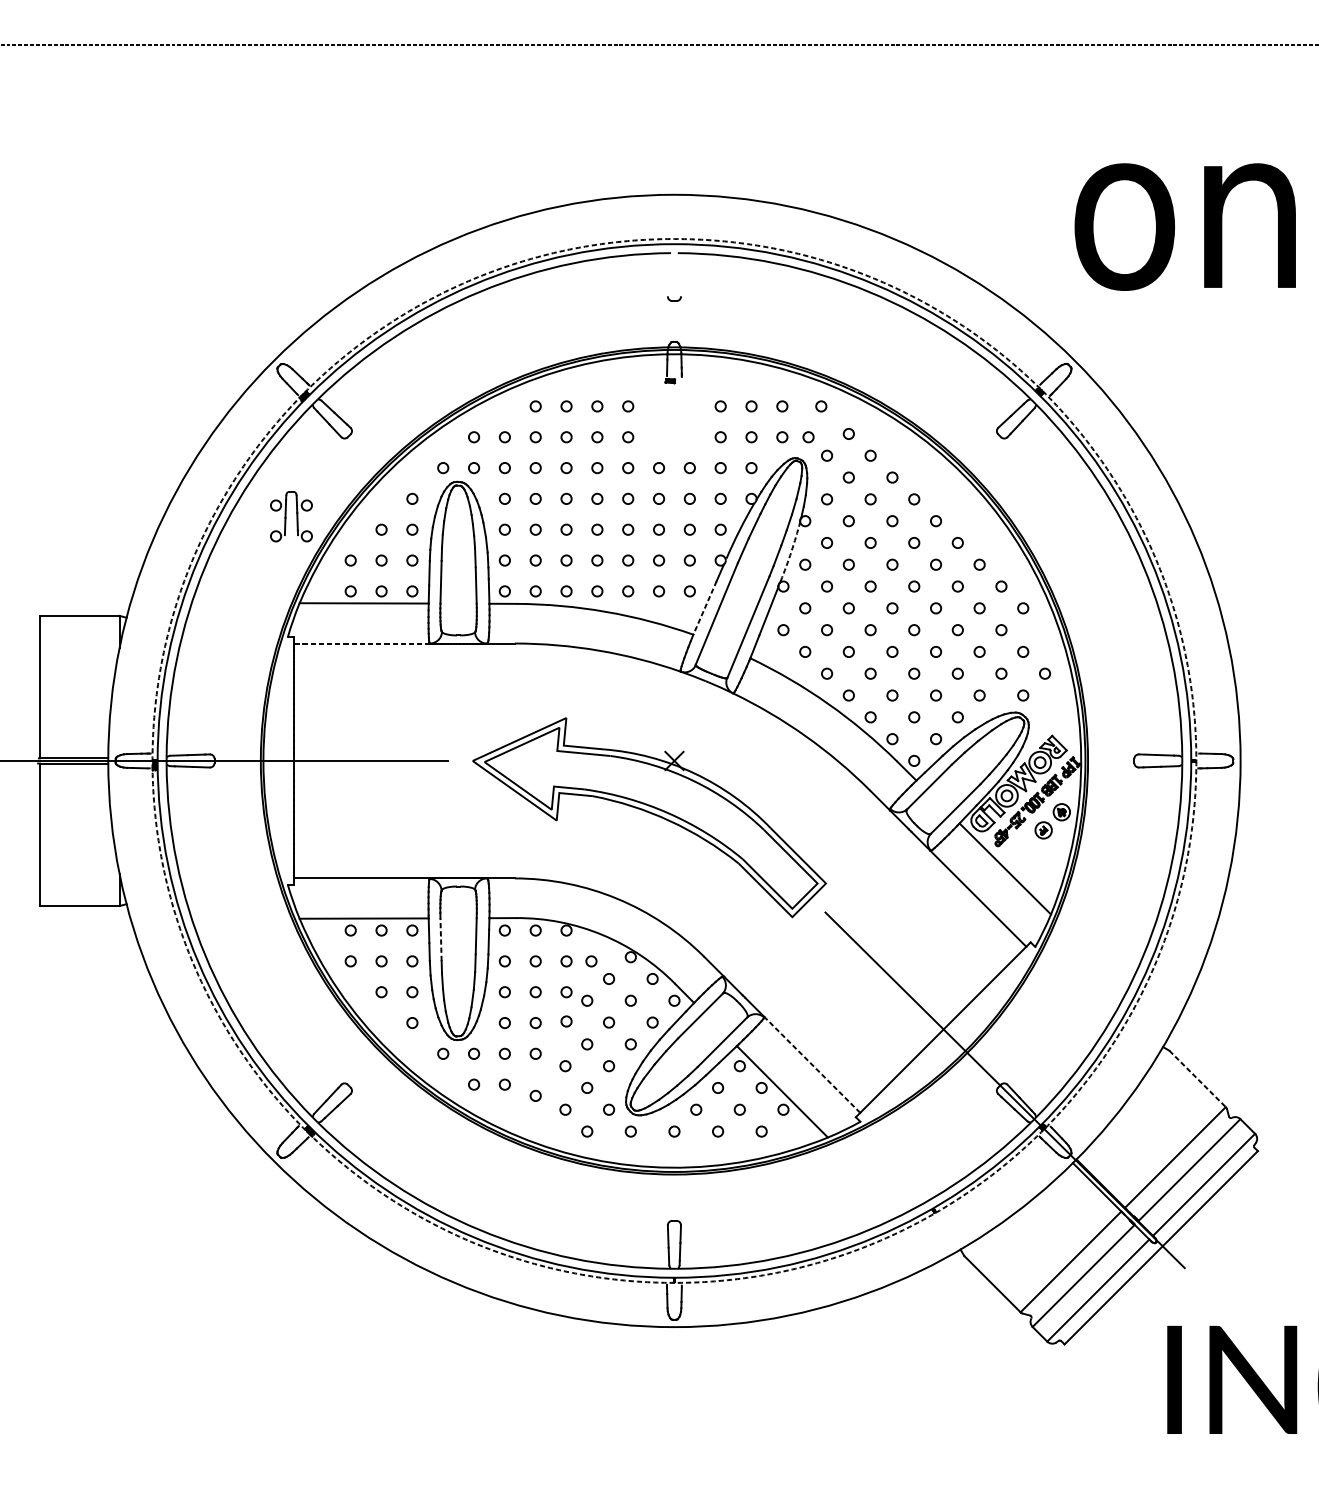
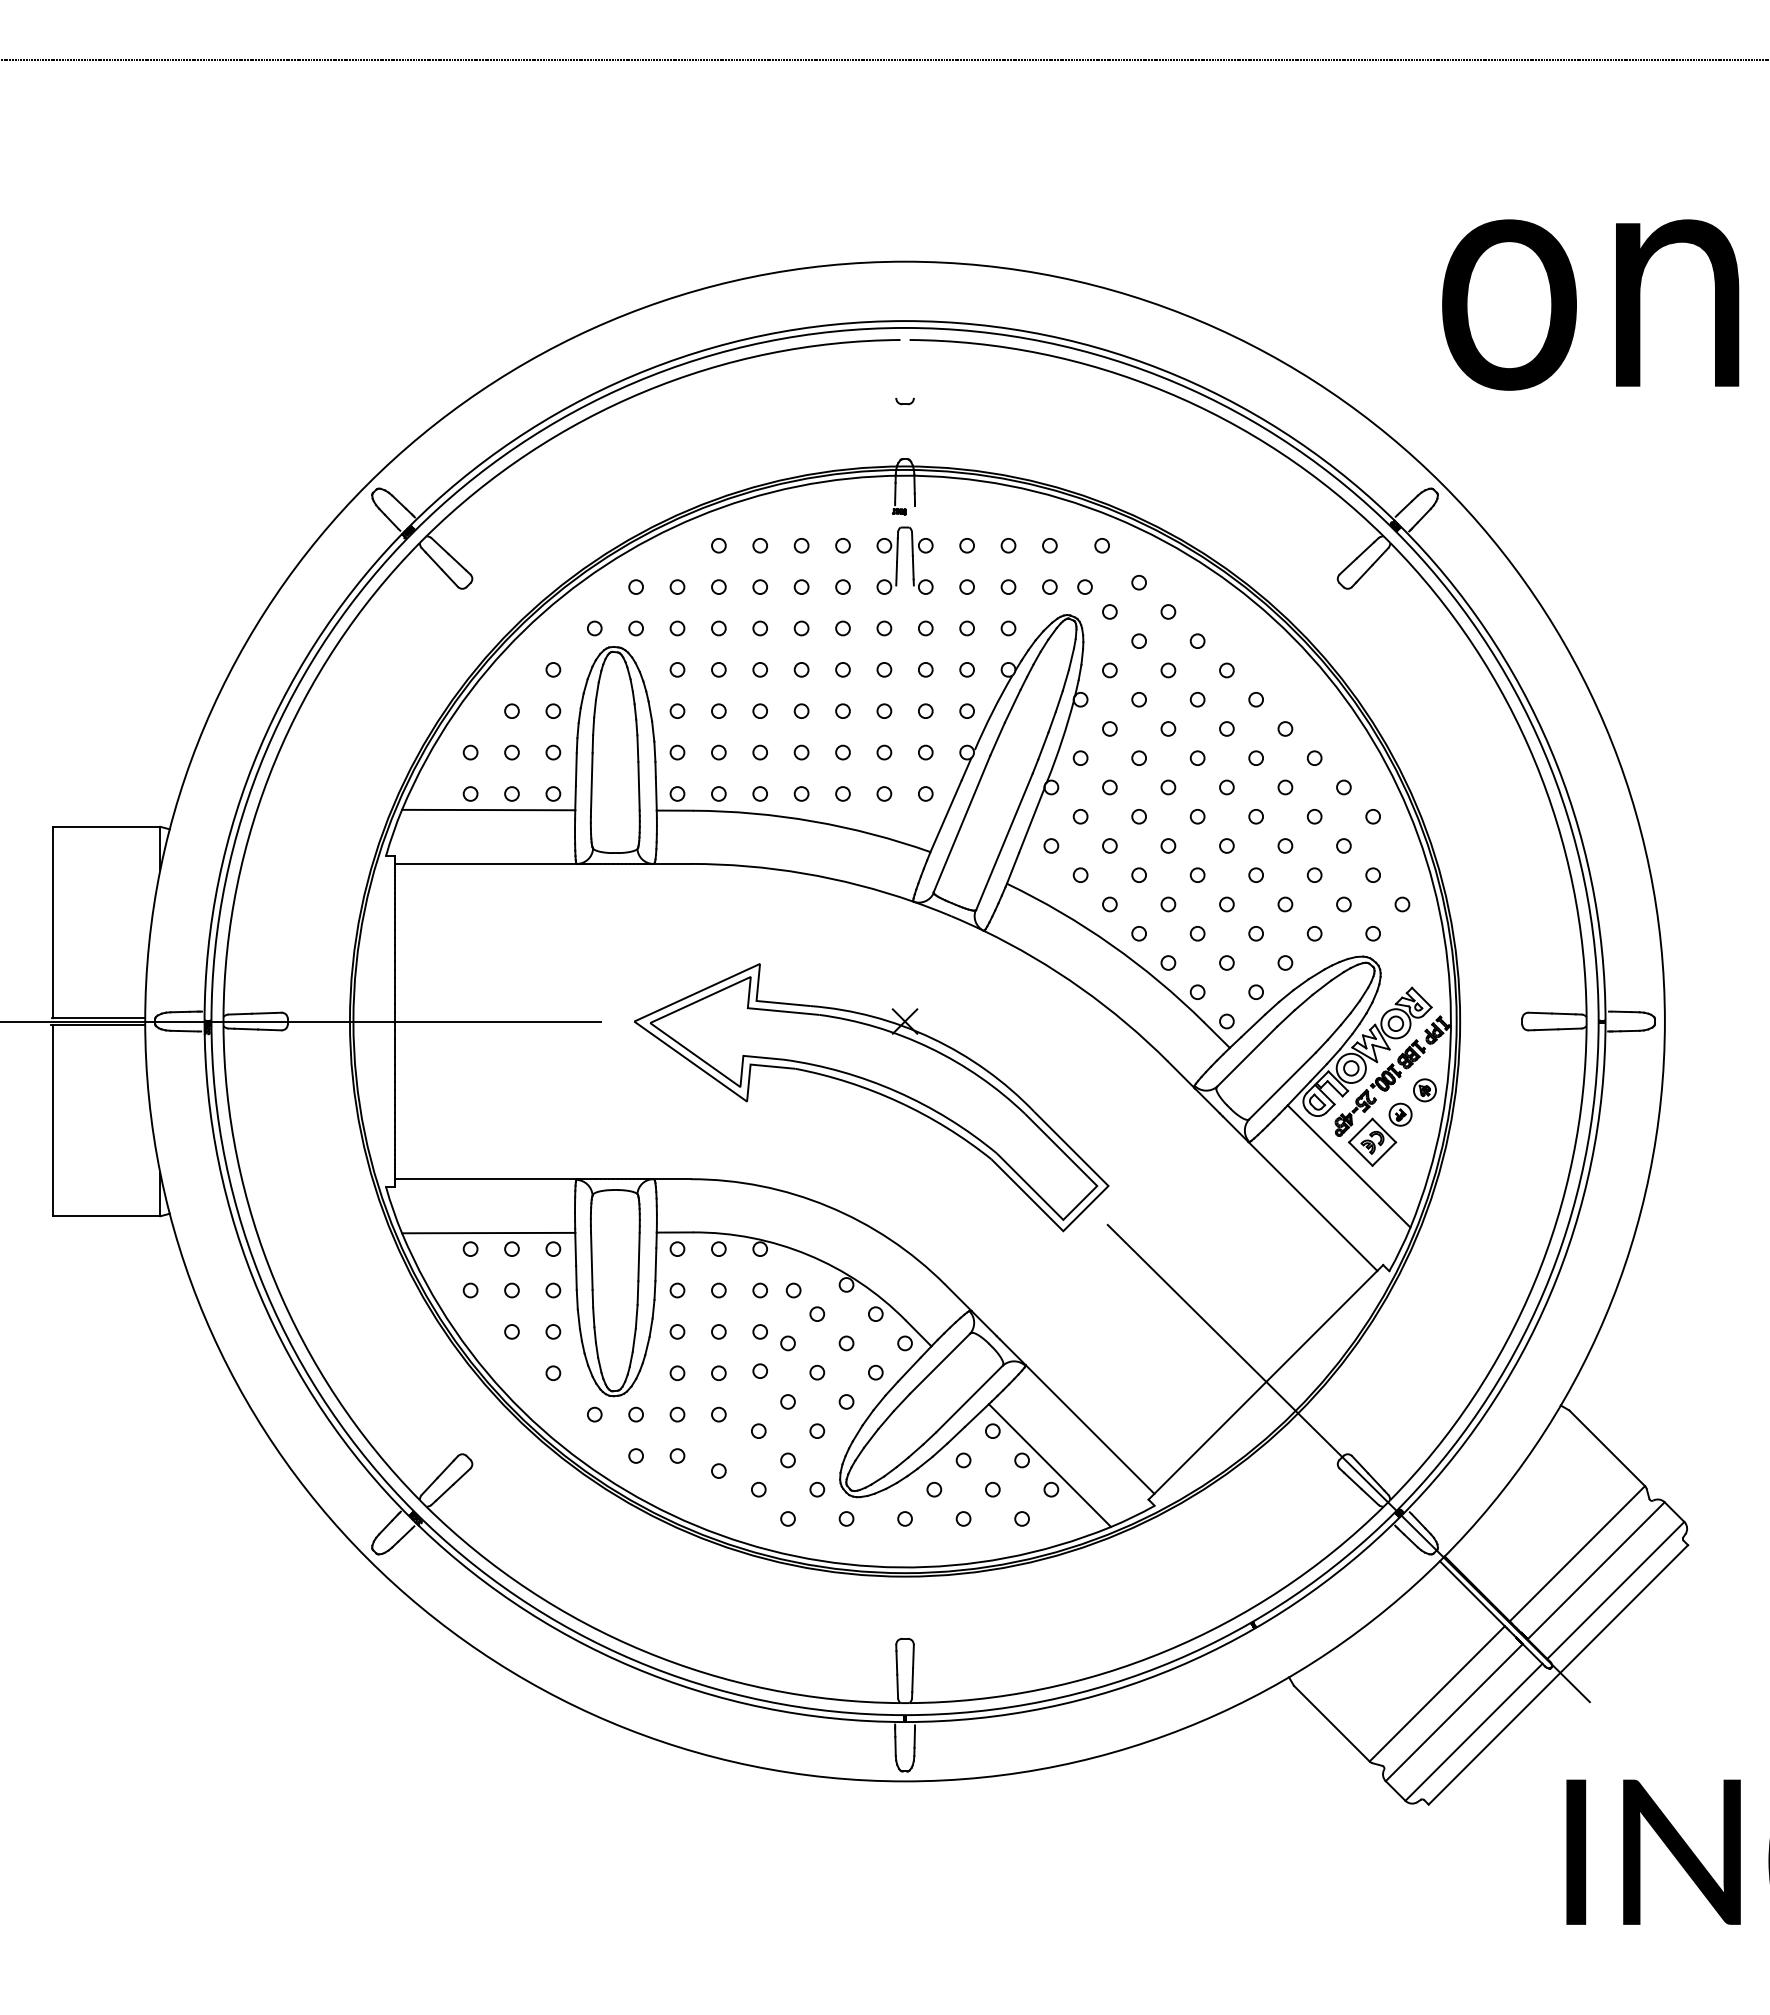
part: (286, 515) -> (898, 558), moved
arc: (791, 551) -> (1061, 740), dashed -> solid
line: (704, 608) -> (945, 816), dashed -> solid
line: (362, 643) -> (486, 863), dashed -> solid
circle: (674, 760) -> (904, 1021), dashed -> solid
part: (1022, 850) -> (1372, 1141), added
line: (440, 939) -> (591, 1261), dashed -> solid
line: (811, 1064) -> (1089, 1429), dashed -> solid
line: (1197, 1079) -> (1607, 1448), dashed -> solid

